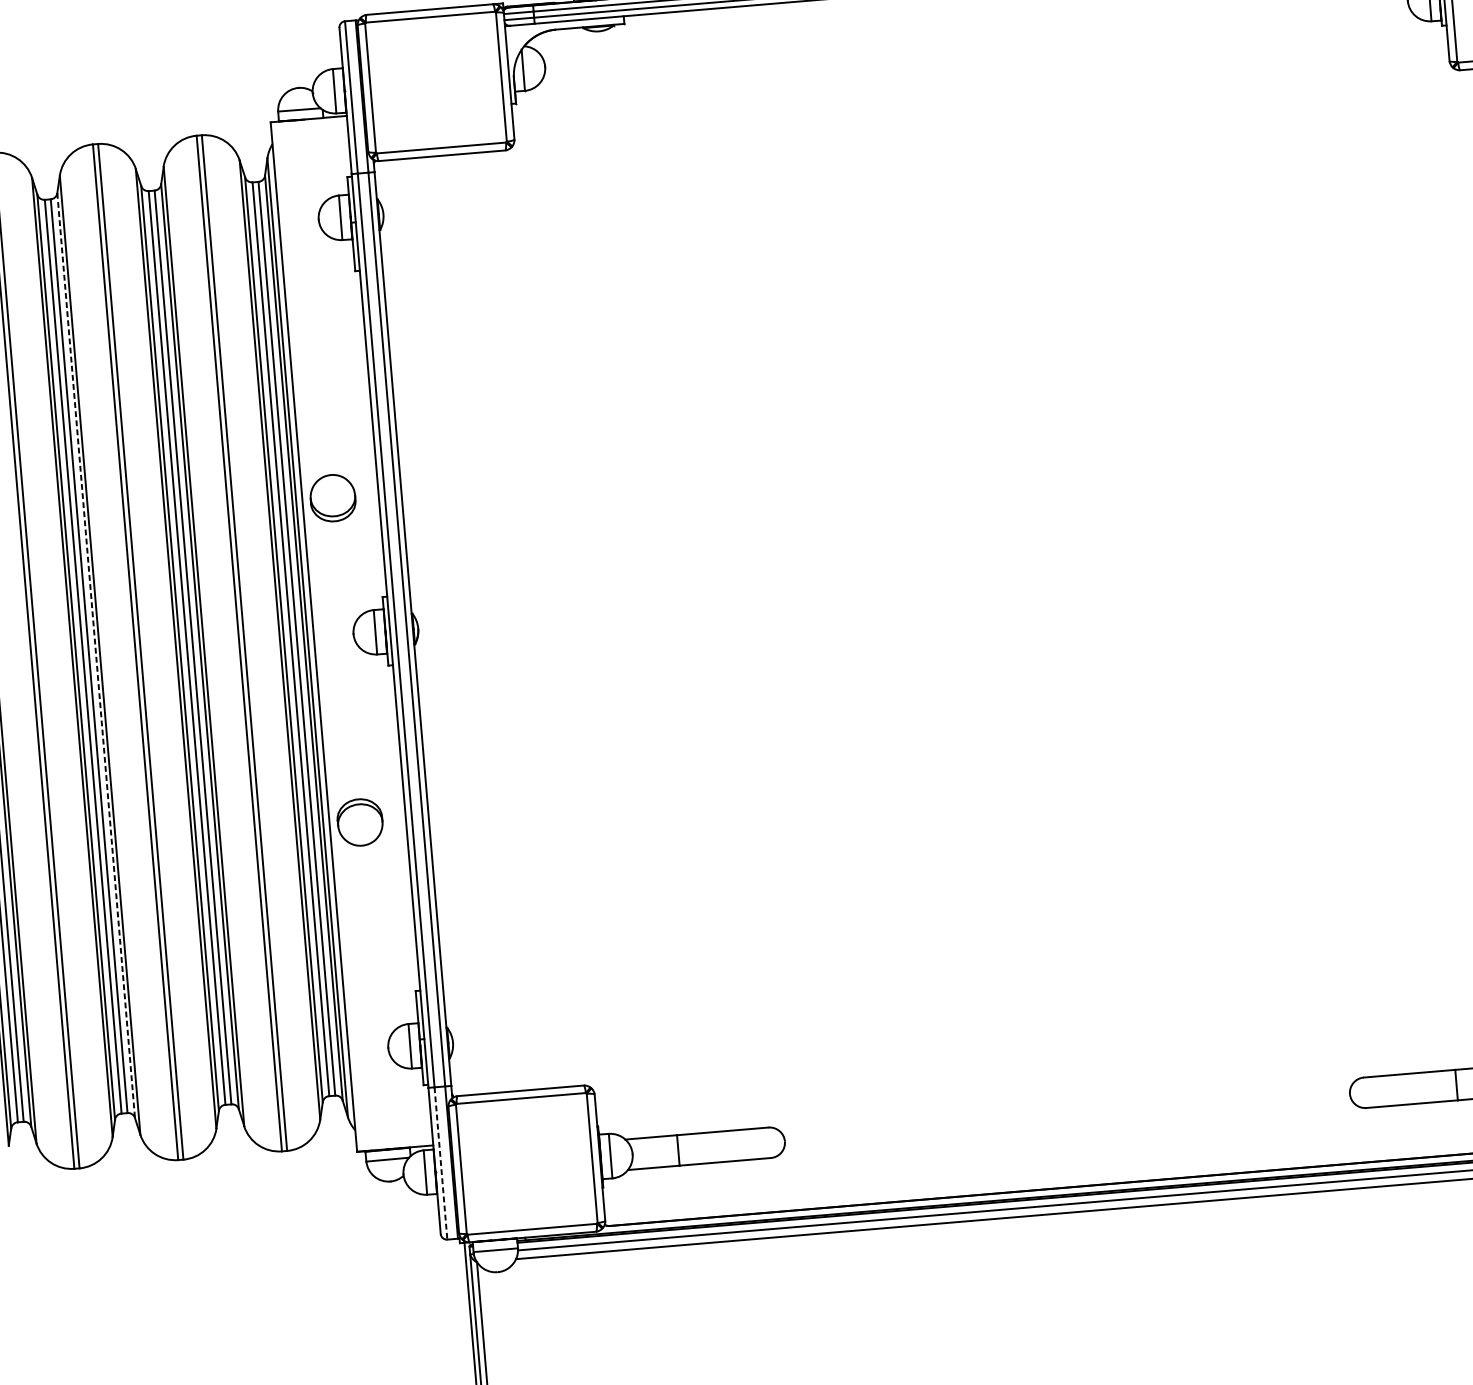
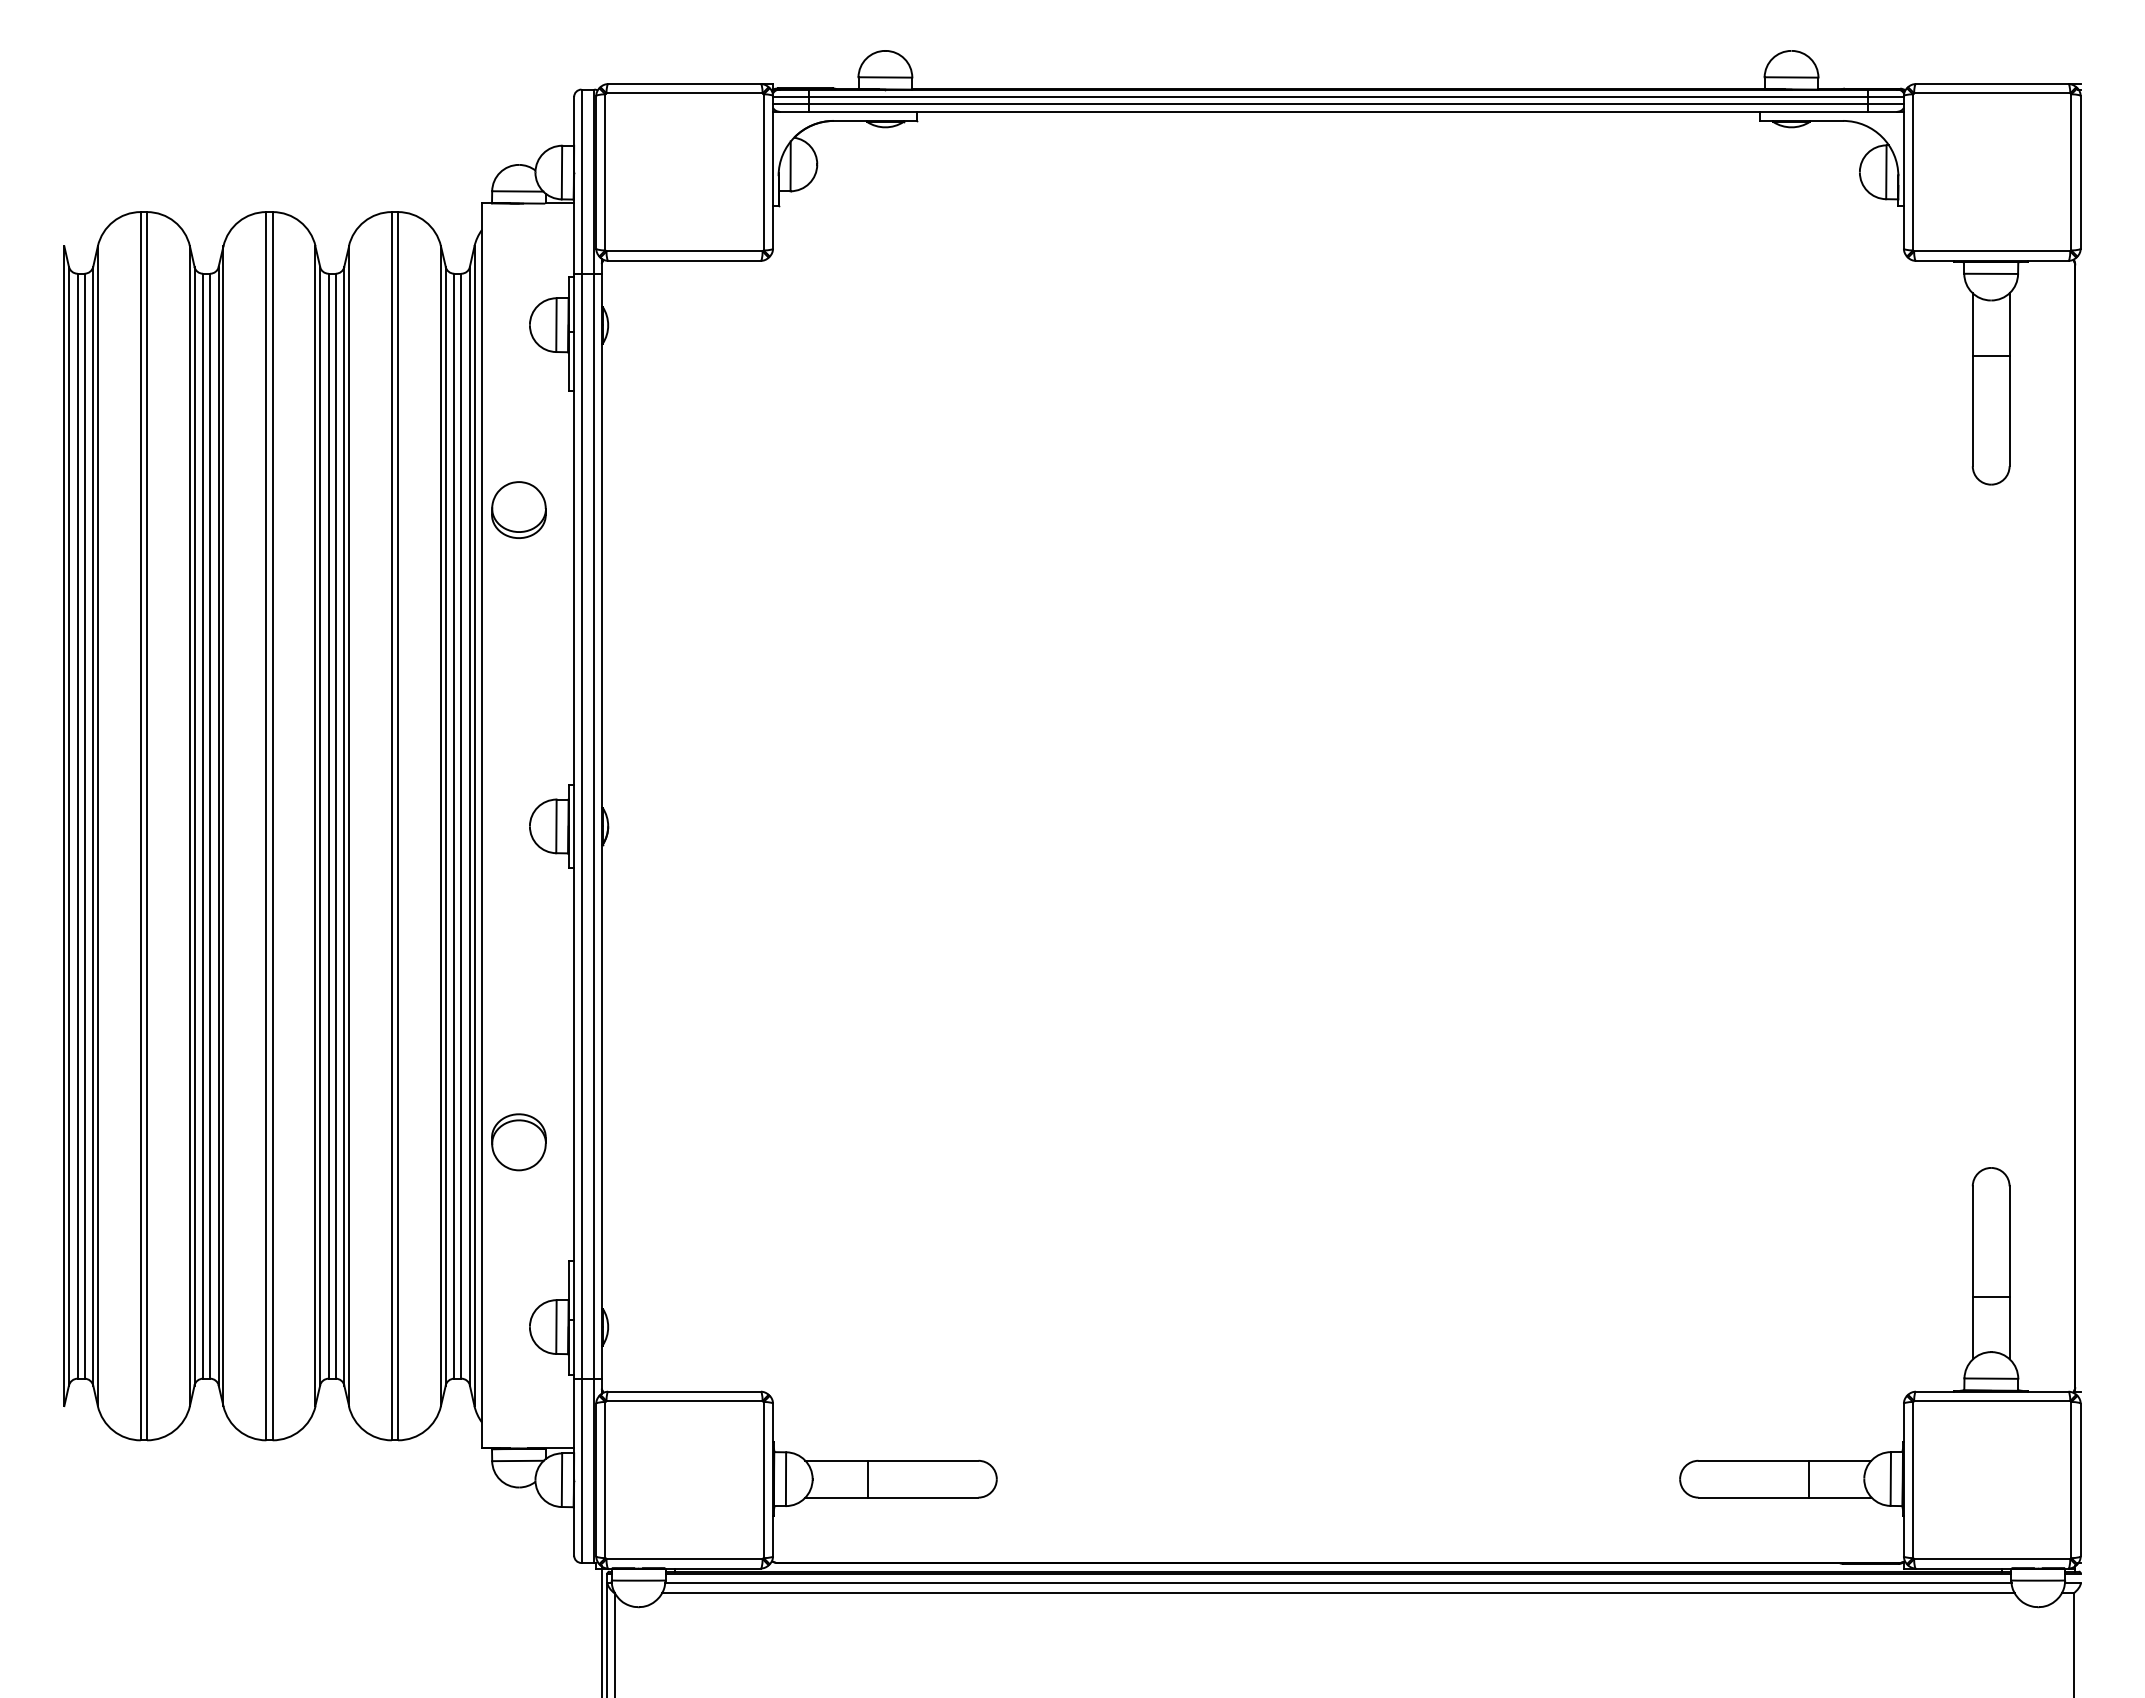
part: (332, 497) -> (518, 509), moved
line: (96, 655) -> (218, 826), dashed -> solid
part: (359, 822) -> (518, 1142), moved
line: (440, 1163) -> (581, 1471), dashed -> solid

